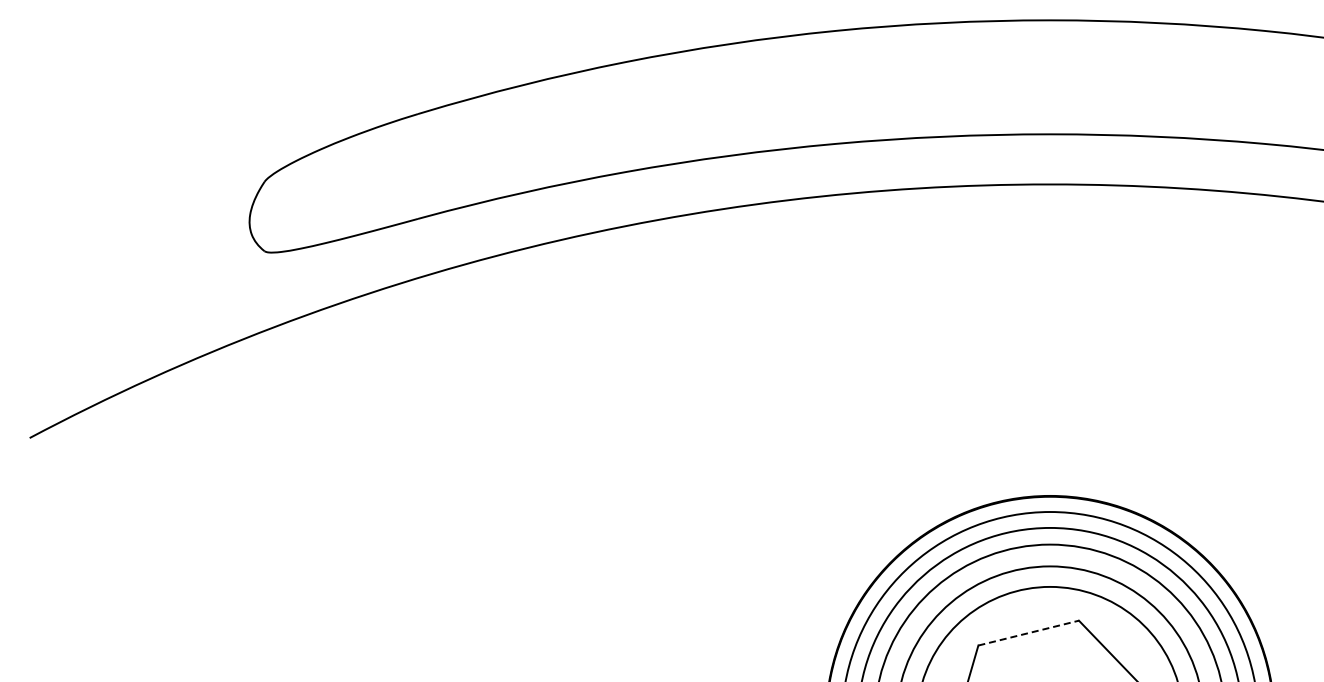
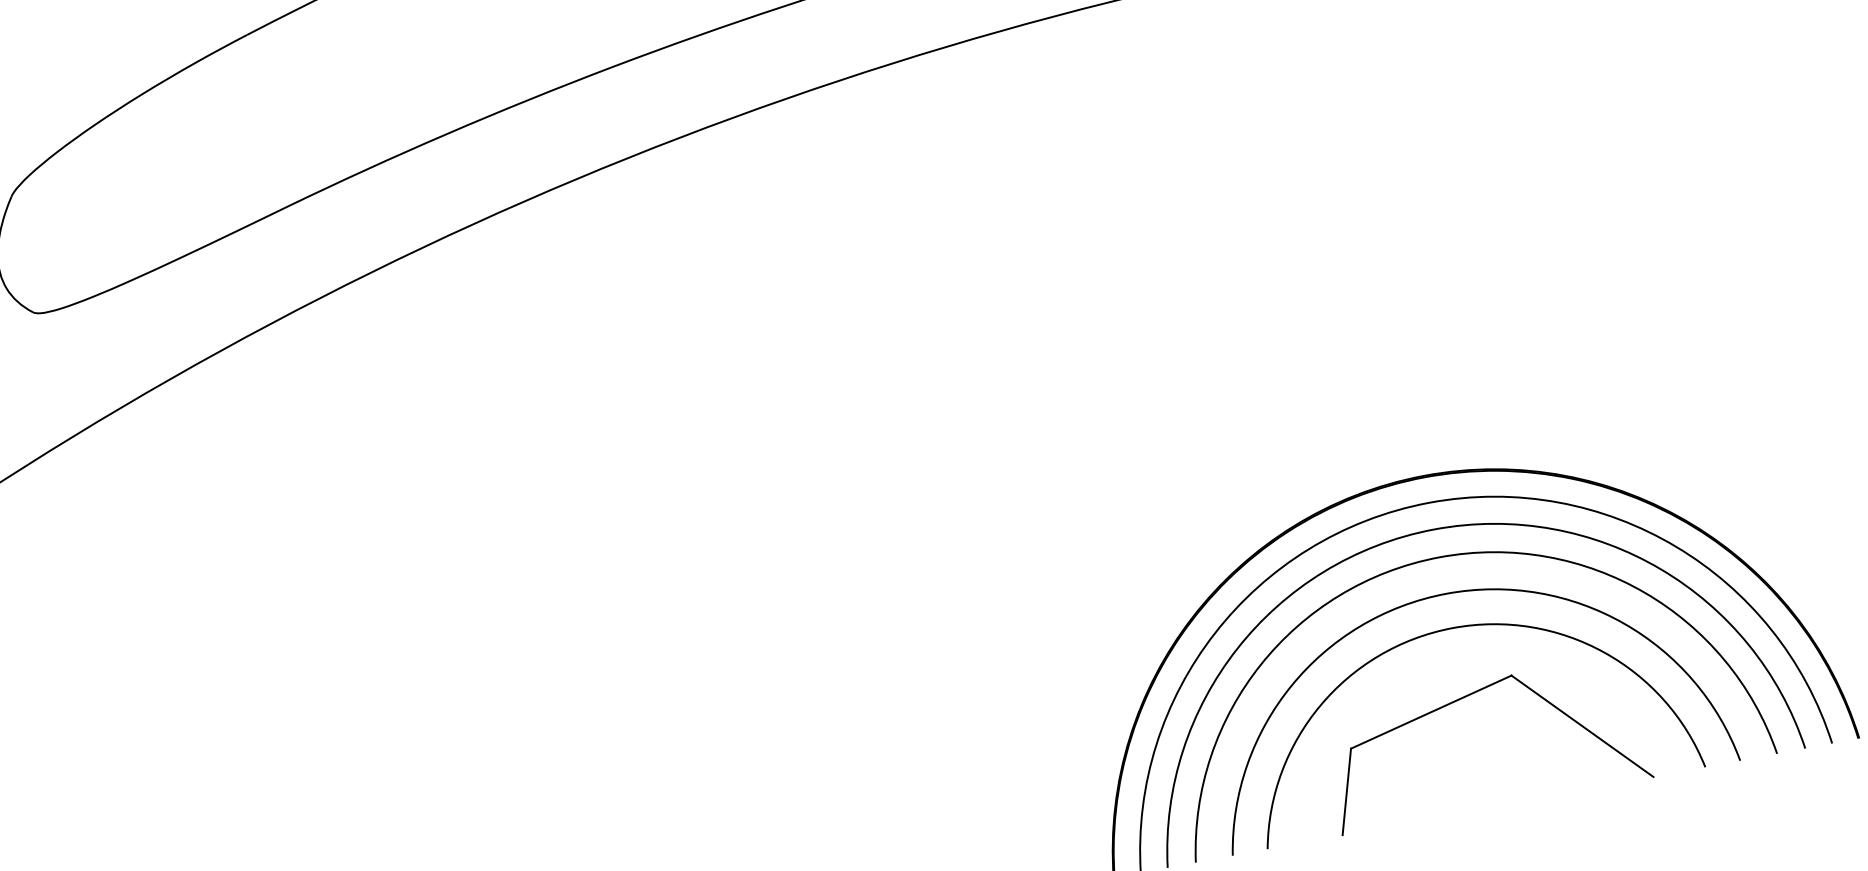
line: (1028, 633) -> (1431, 712), dashed -> solid

